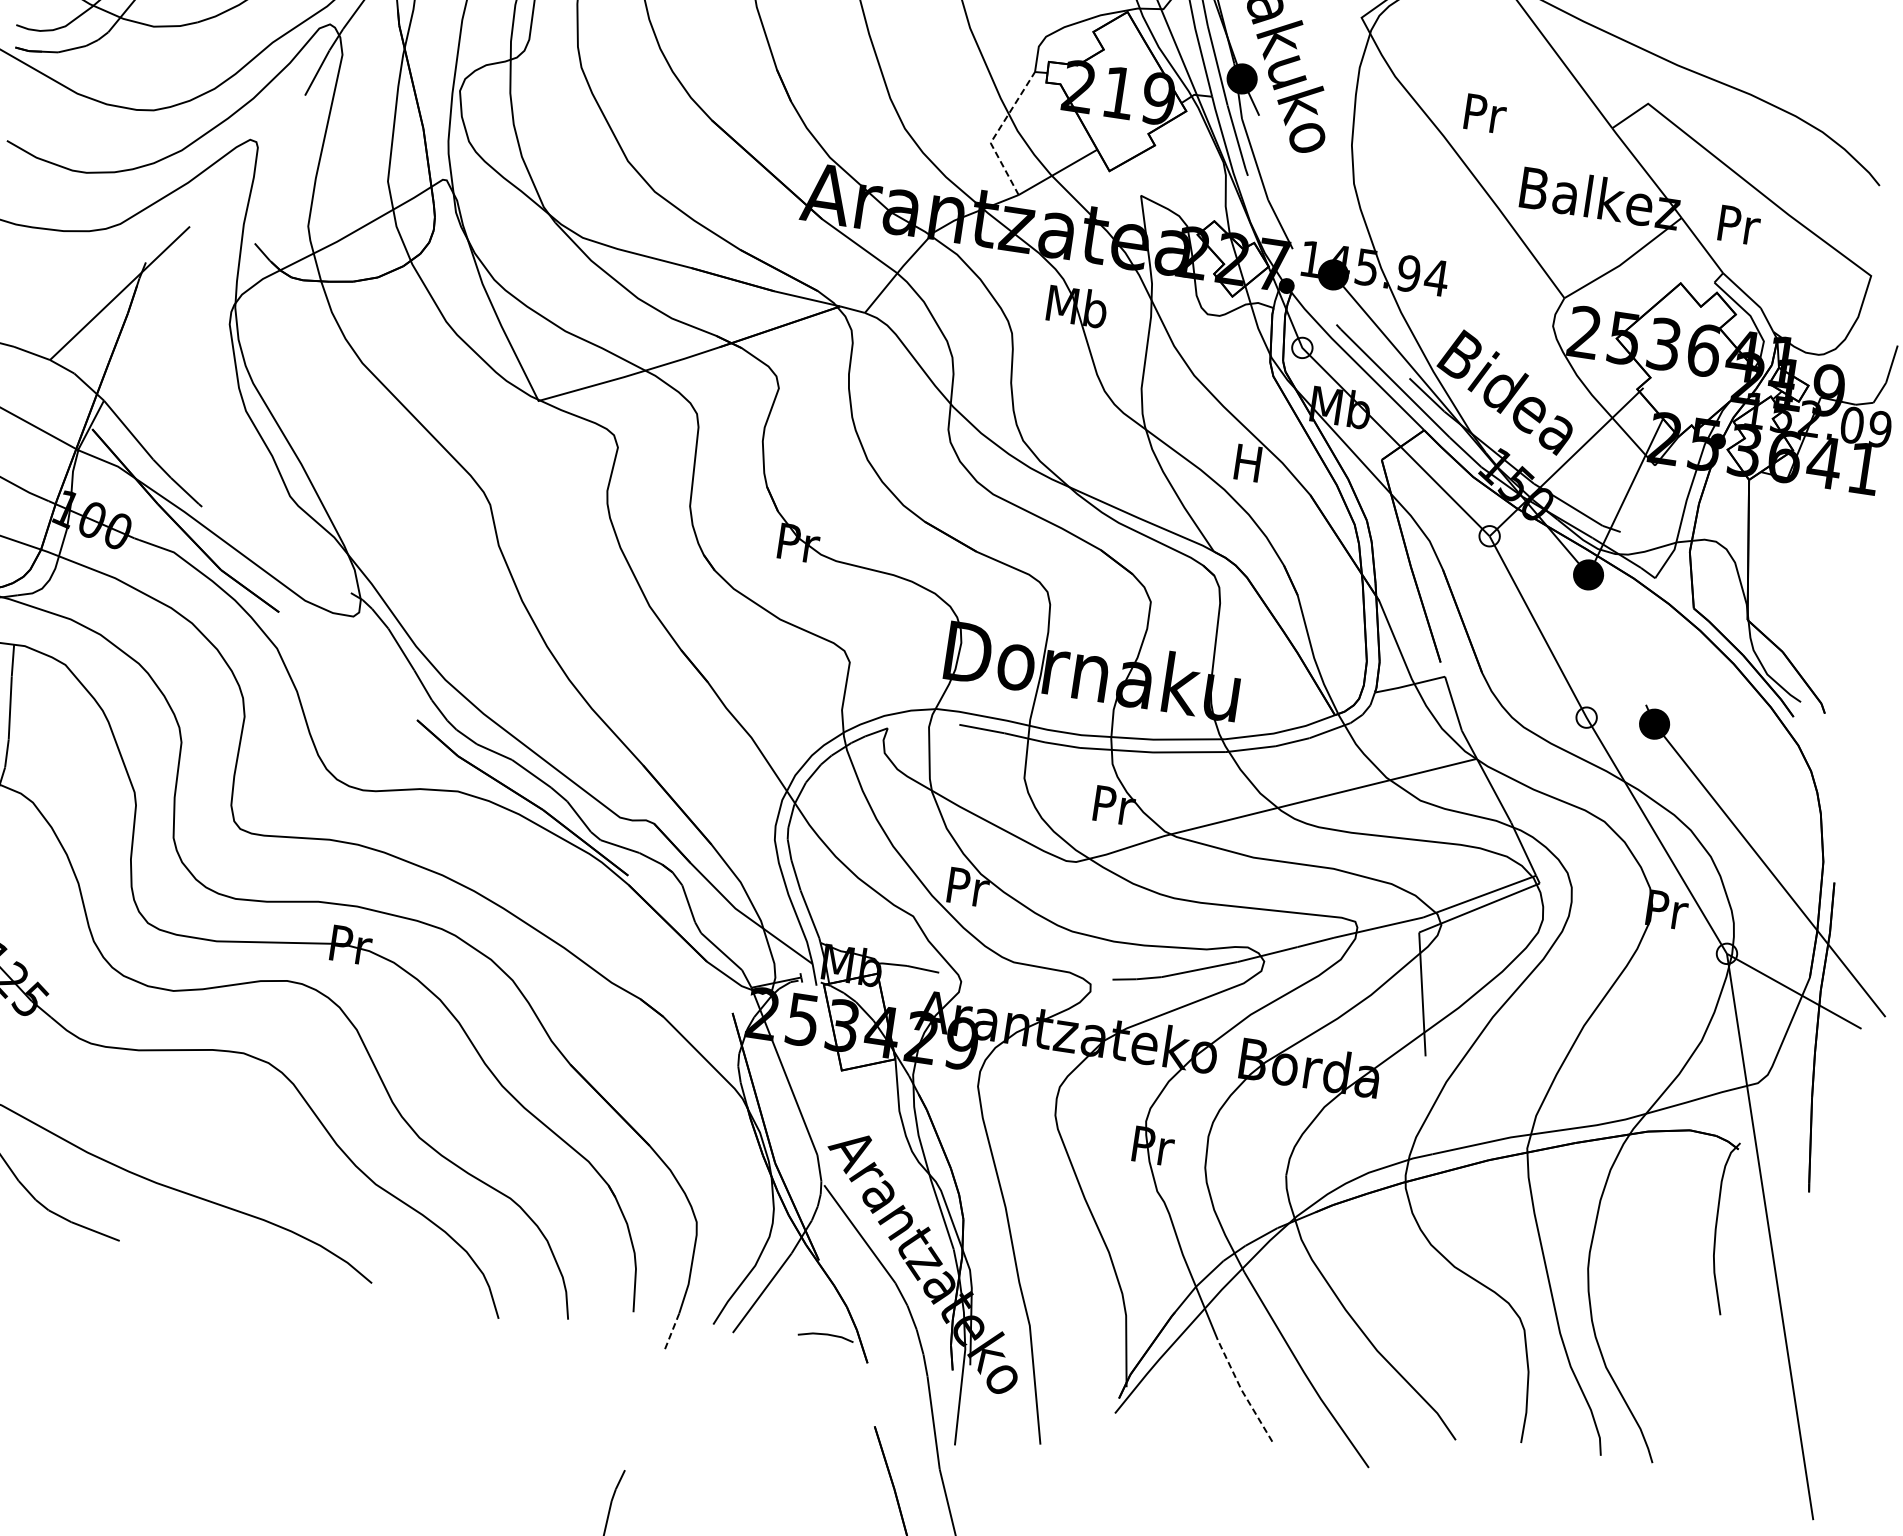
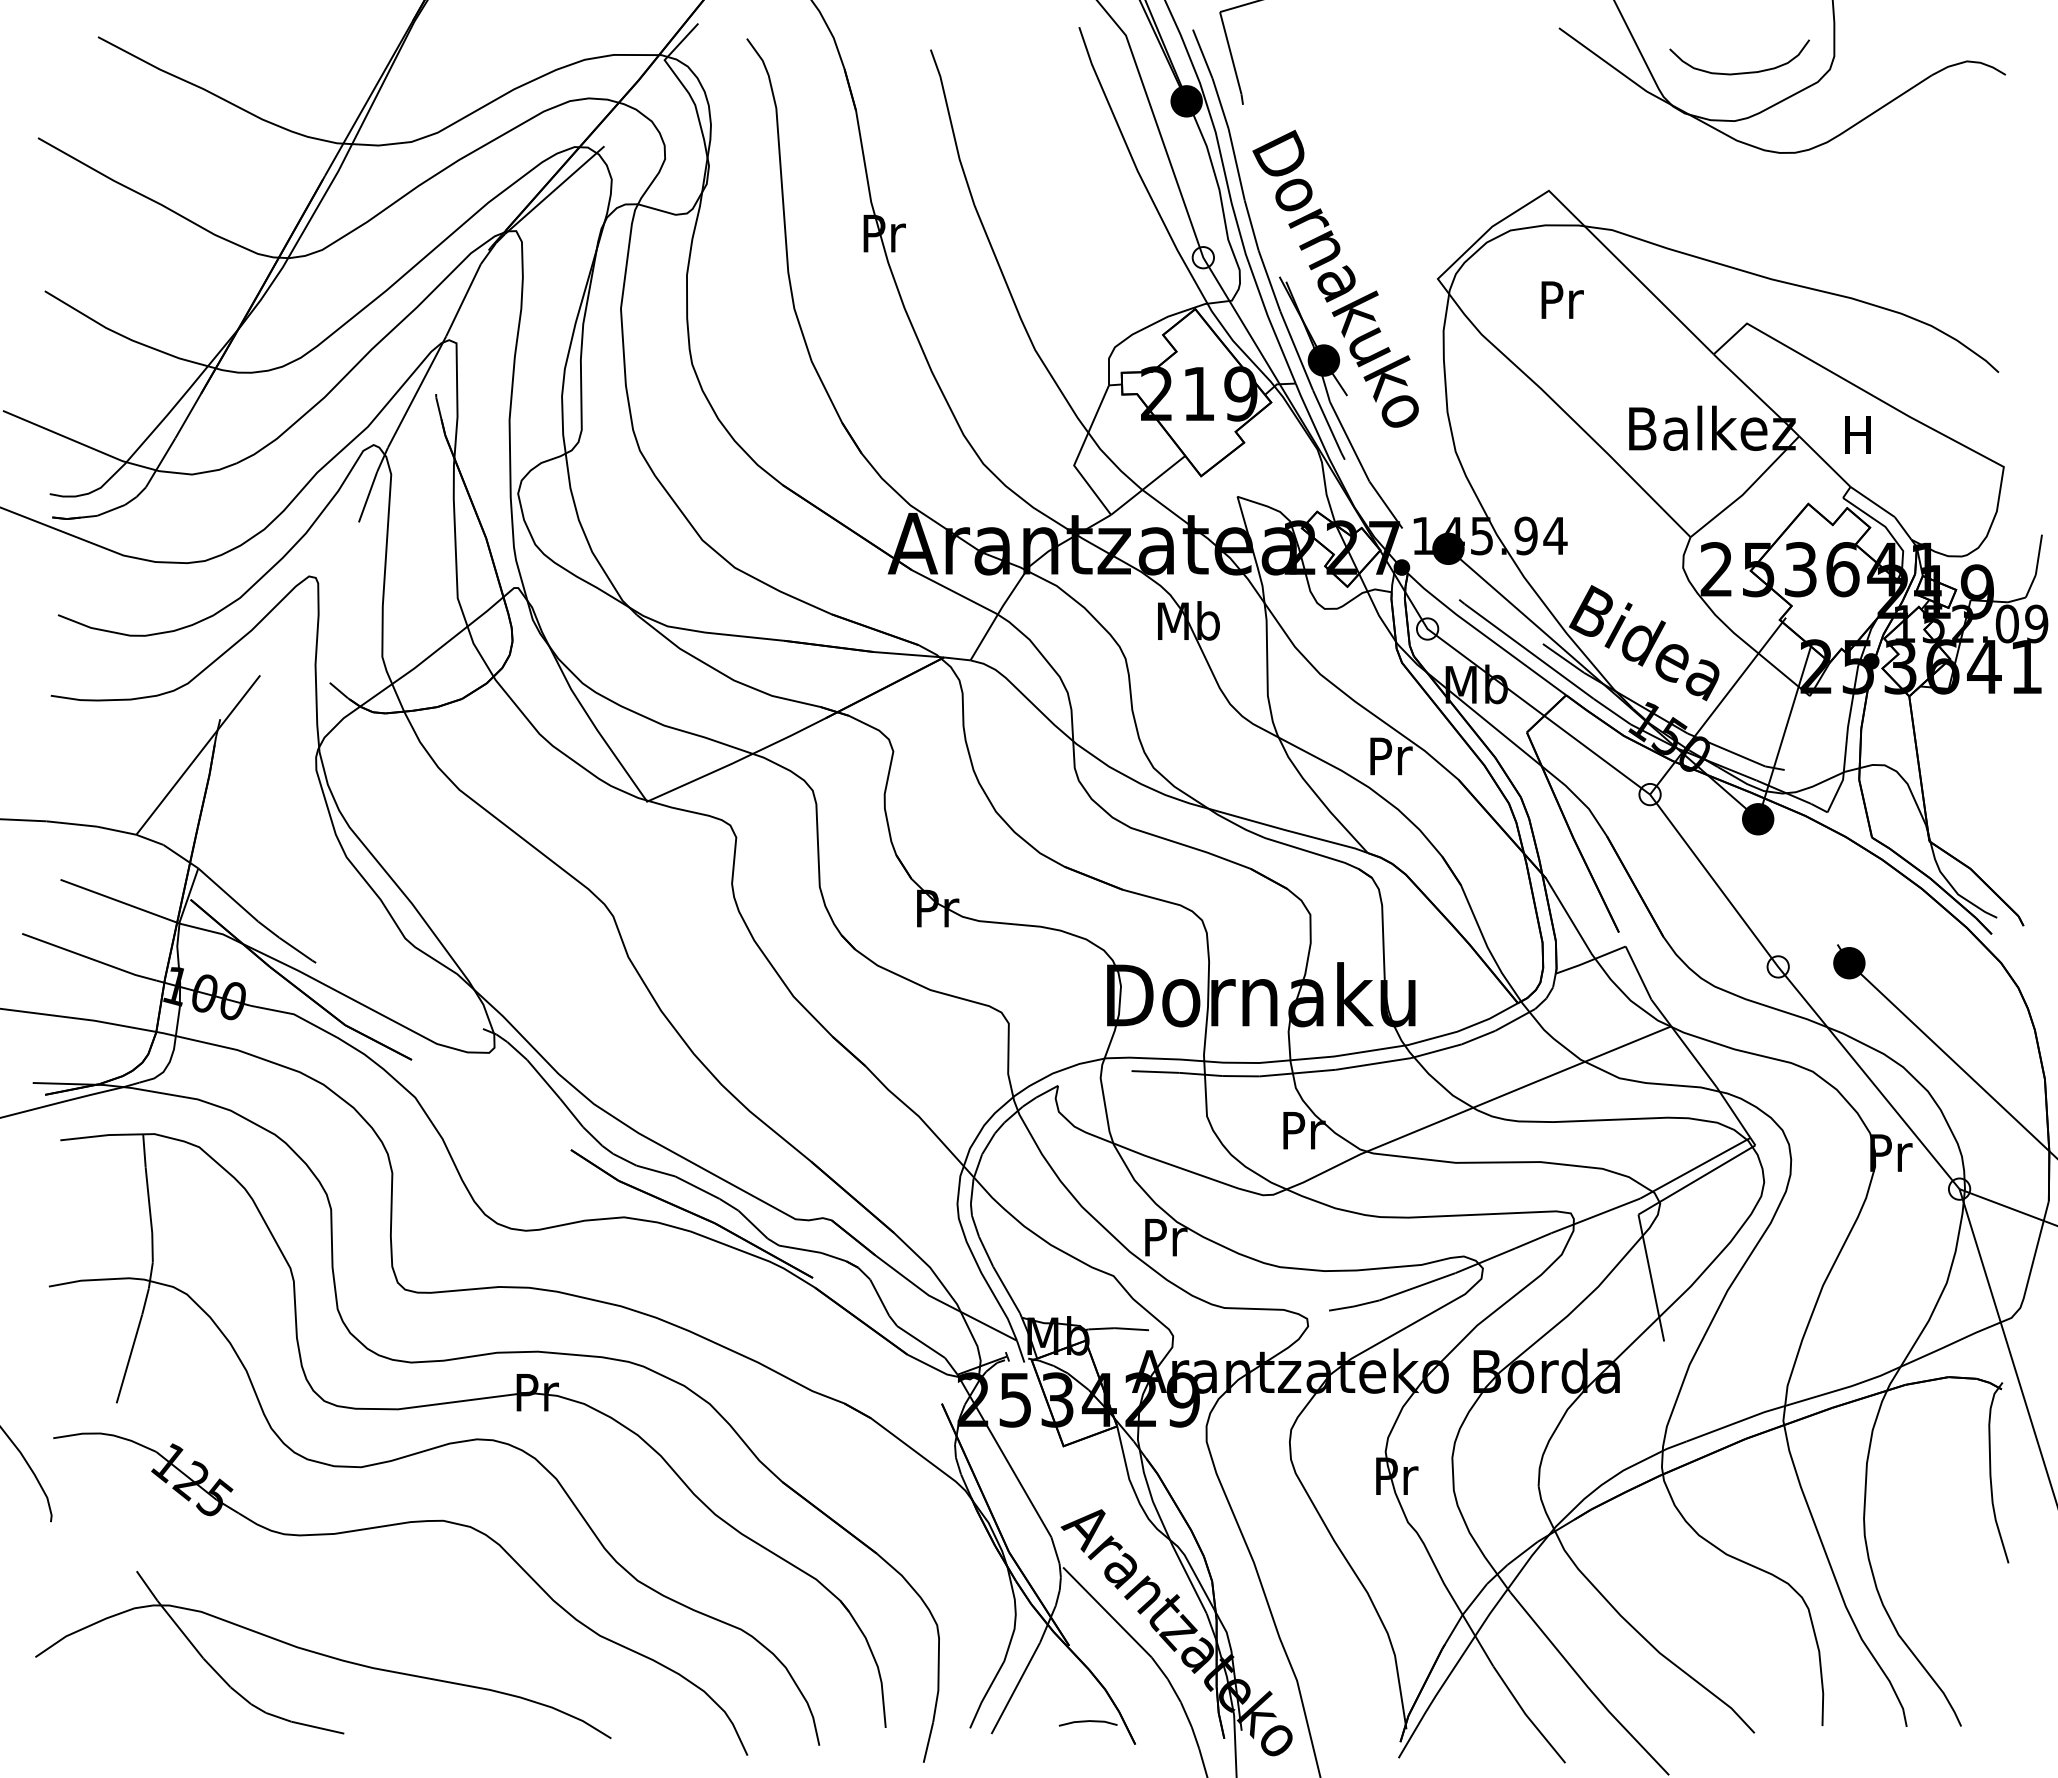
text: (1485, 113) -> (1562, 299), moved
line: (997, 132) -> (1079, 453), dashed -> solid
text: (1739, 224) -> (1860, 434), Pr -> H
text: (1250, 463) -> (1391, 756), H -> Pr
line: (671, 1332) -> (928, 1742), dashed -> solid
line: (1242, 1391) -> (1526, 1715), dashed -> solid

